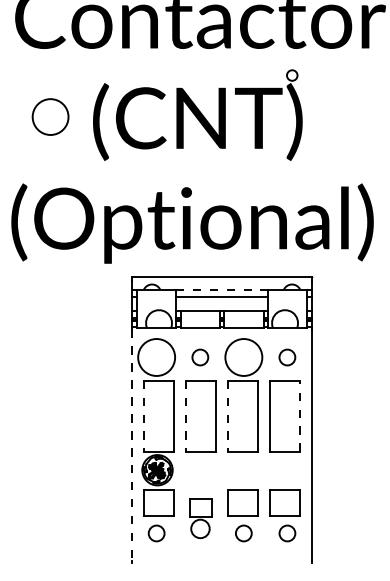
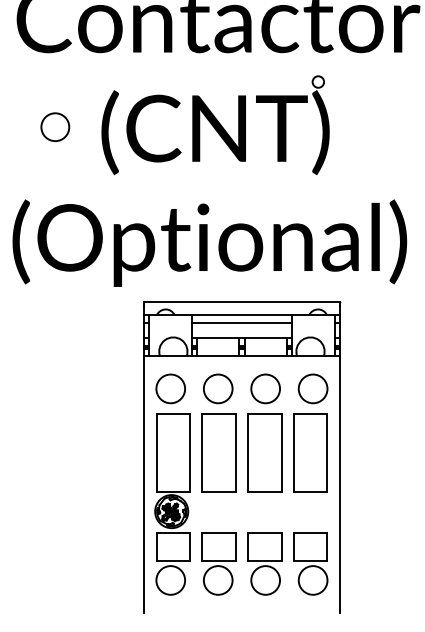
circle: (50, 117) -> (55, 127), size x0.71
line: (222, 289) -> (242, 314), dashed -> solid
circle: (156, 357) -> (170, 388), size x0.71
circle: (200, 357) -> (218, 388), size x1.67
circle: (243, 357) -> (265, 388), size x0.71
circle: (286, 357) -> (312, 388), size x1.67
line: (143, 415) -> (156, 452), dashed -> solid
line: (185, 415) -> (202, 452), dashed -> solid
line: (228, 415) -> (248, 452), dashed -> solid
line: (300, 415) -> (327, 452), dashed -> solid
line: (131, 446) -> (143, 485), dashed -> solid
part: (200, 517) -> (218, 563), size x1.43
circle: (156, 533) -> (170, 580), size x1.67
circle: (243, 533) -> (265, 580), size x1.67
circle: (286, 533) -> (312, 580), size x1.67

